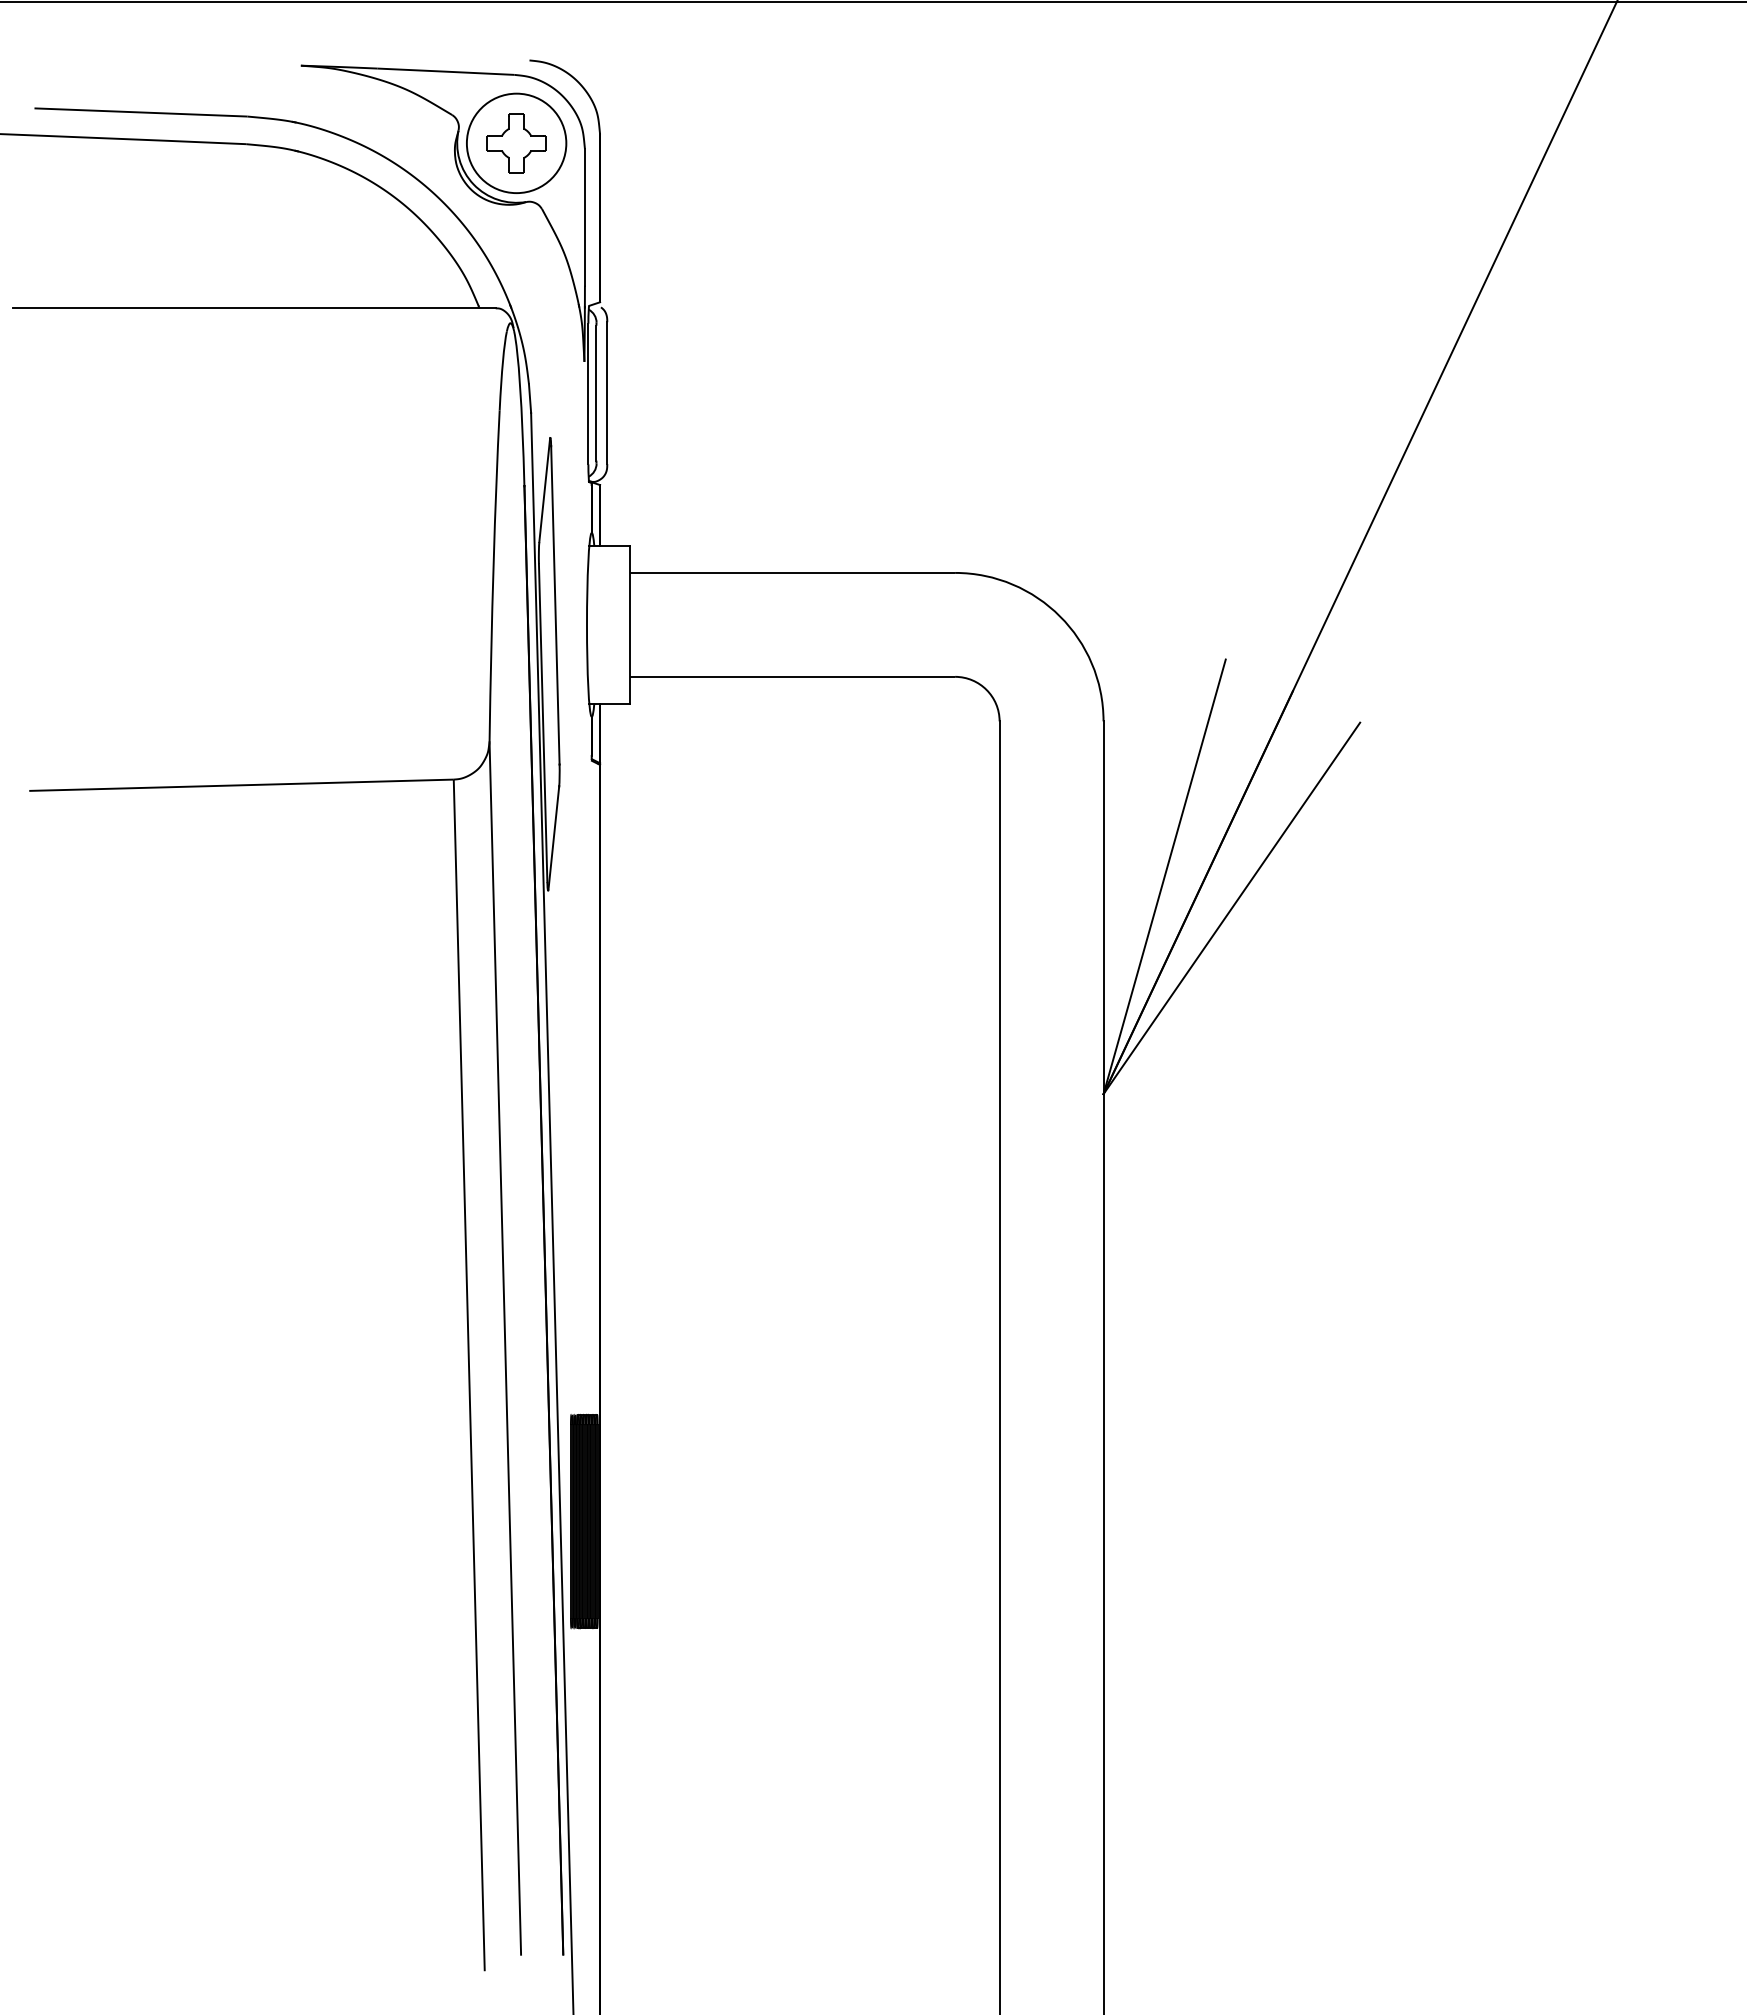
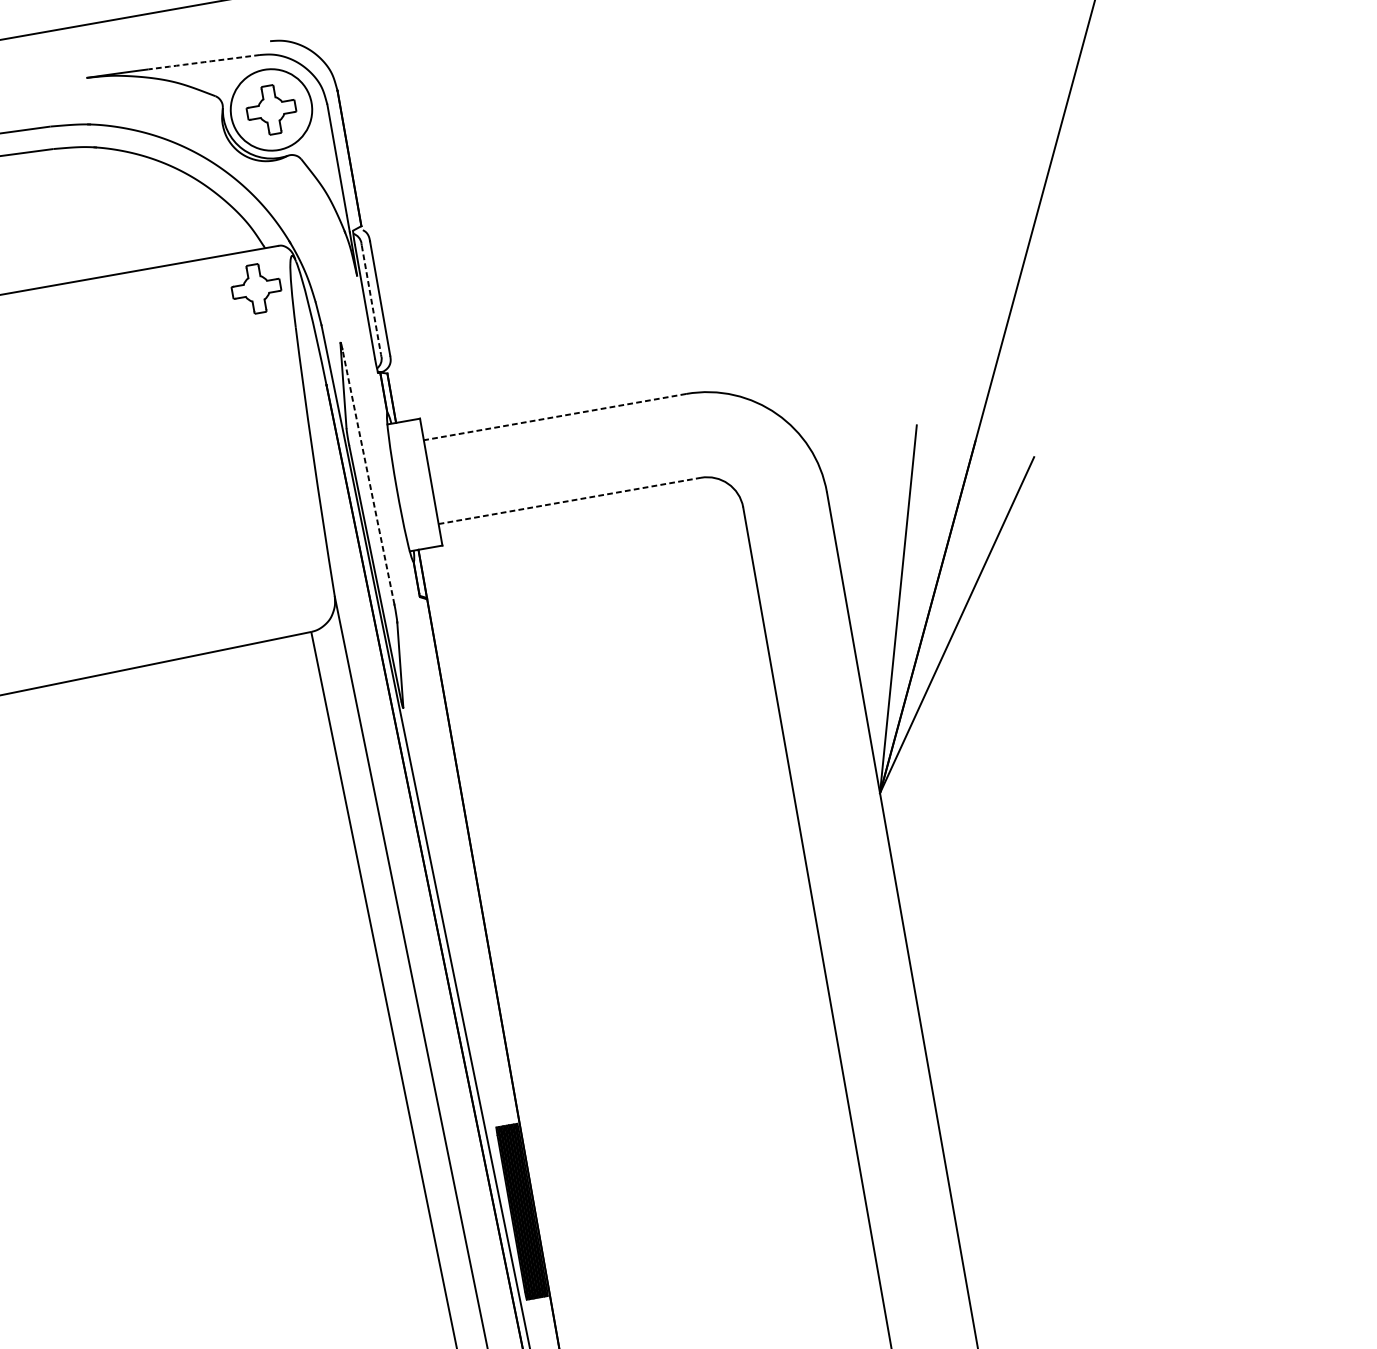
arc: (445, 71) -> (203, 62), solid -> dashed
part: (460, 355) -> (256, 288), added
line: (596, 393) -> (371, 300), solid -> dashed
line: (792, 572) -> (555, 416), solid -> dashed
line: (555, 604) -> (368, 476), solid -> dashed
line: (792, 676) -> (569, 500), solid -> dashed

